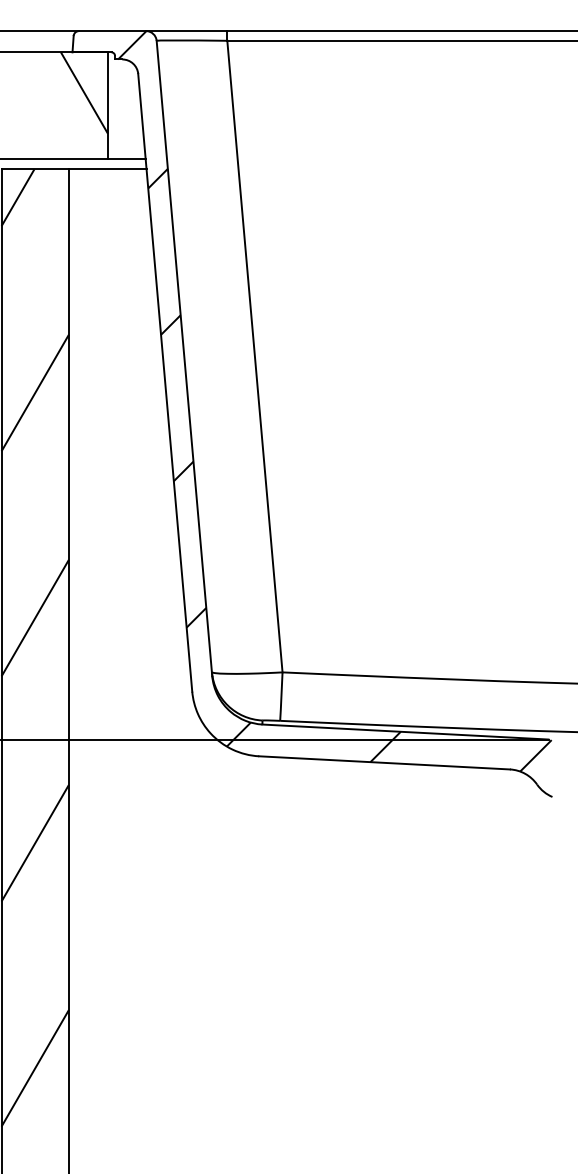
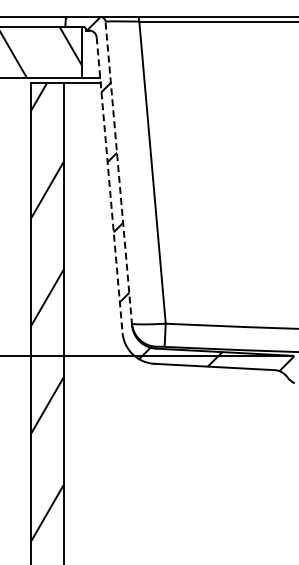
line: (183, 358) -> (118, 173), solid -> dashed
line: (164, 383) -> (109, 185), solid -> dashed

